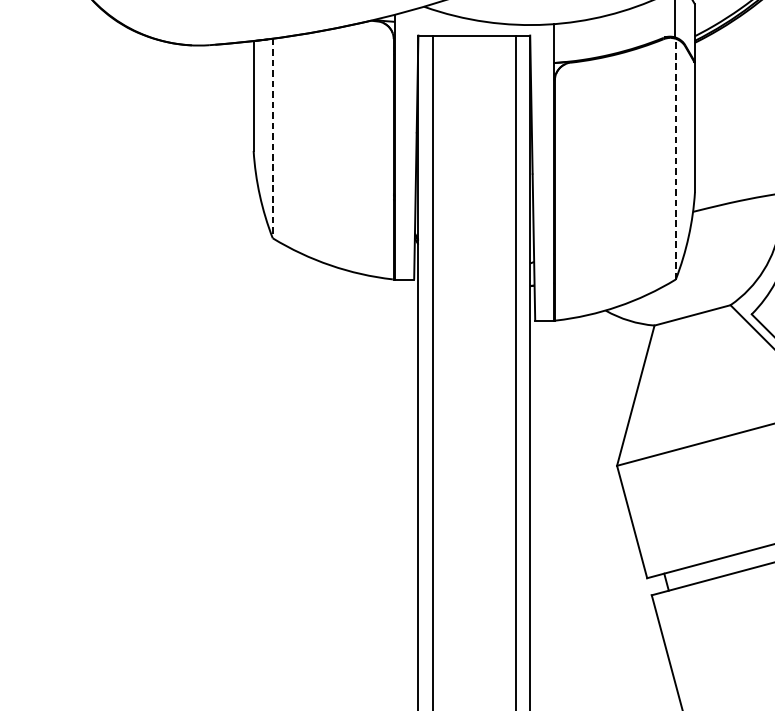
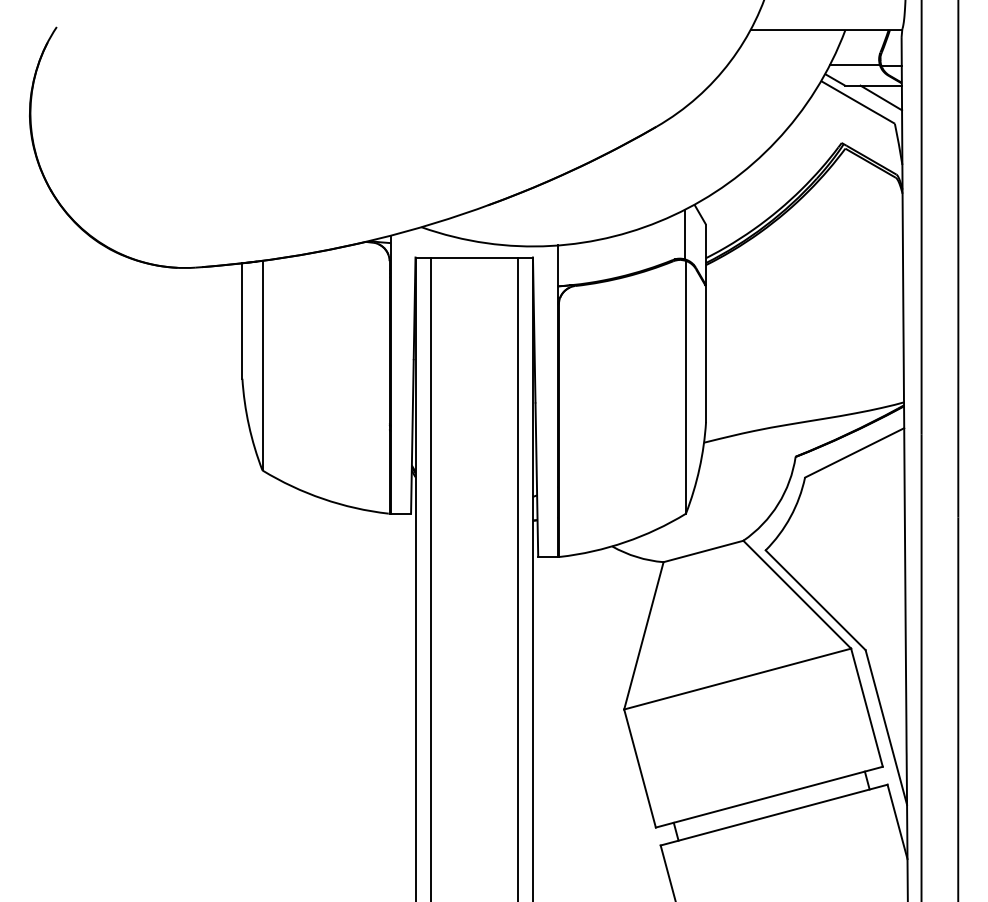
line: (272, 138) -> (262, 365), dashed -> solid
line: (675, 158) -> (685, 386), dashed -> solid

